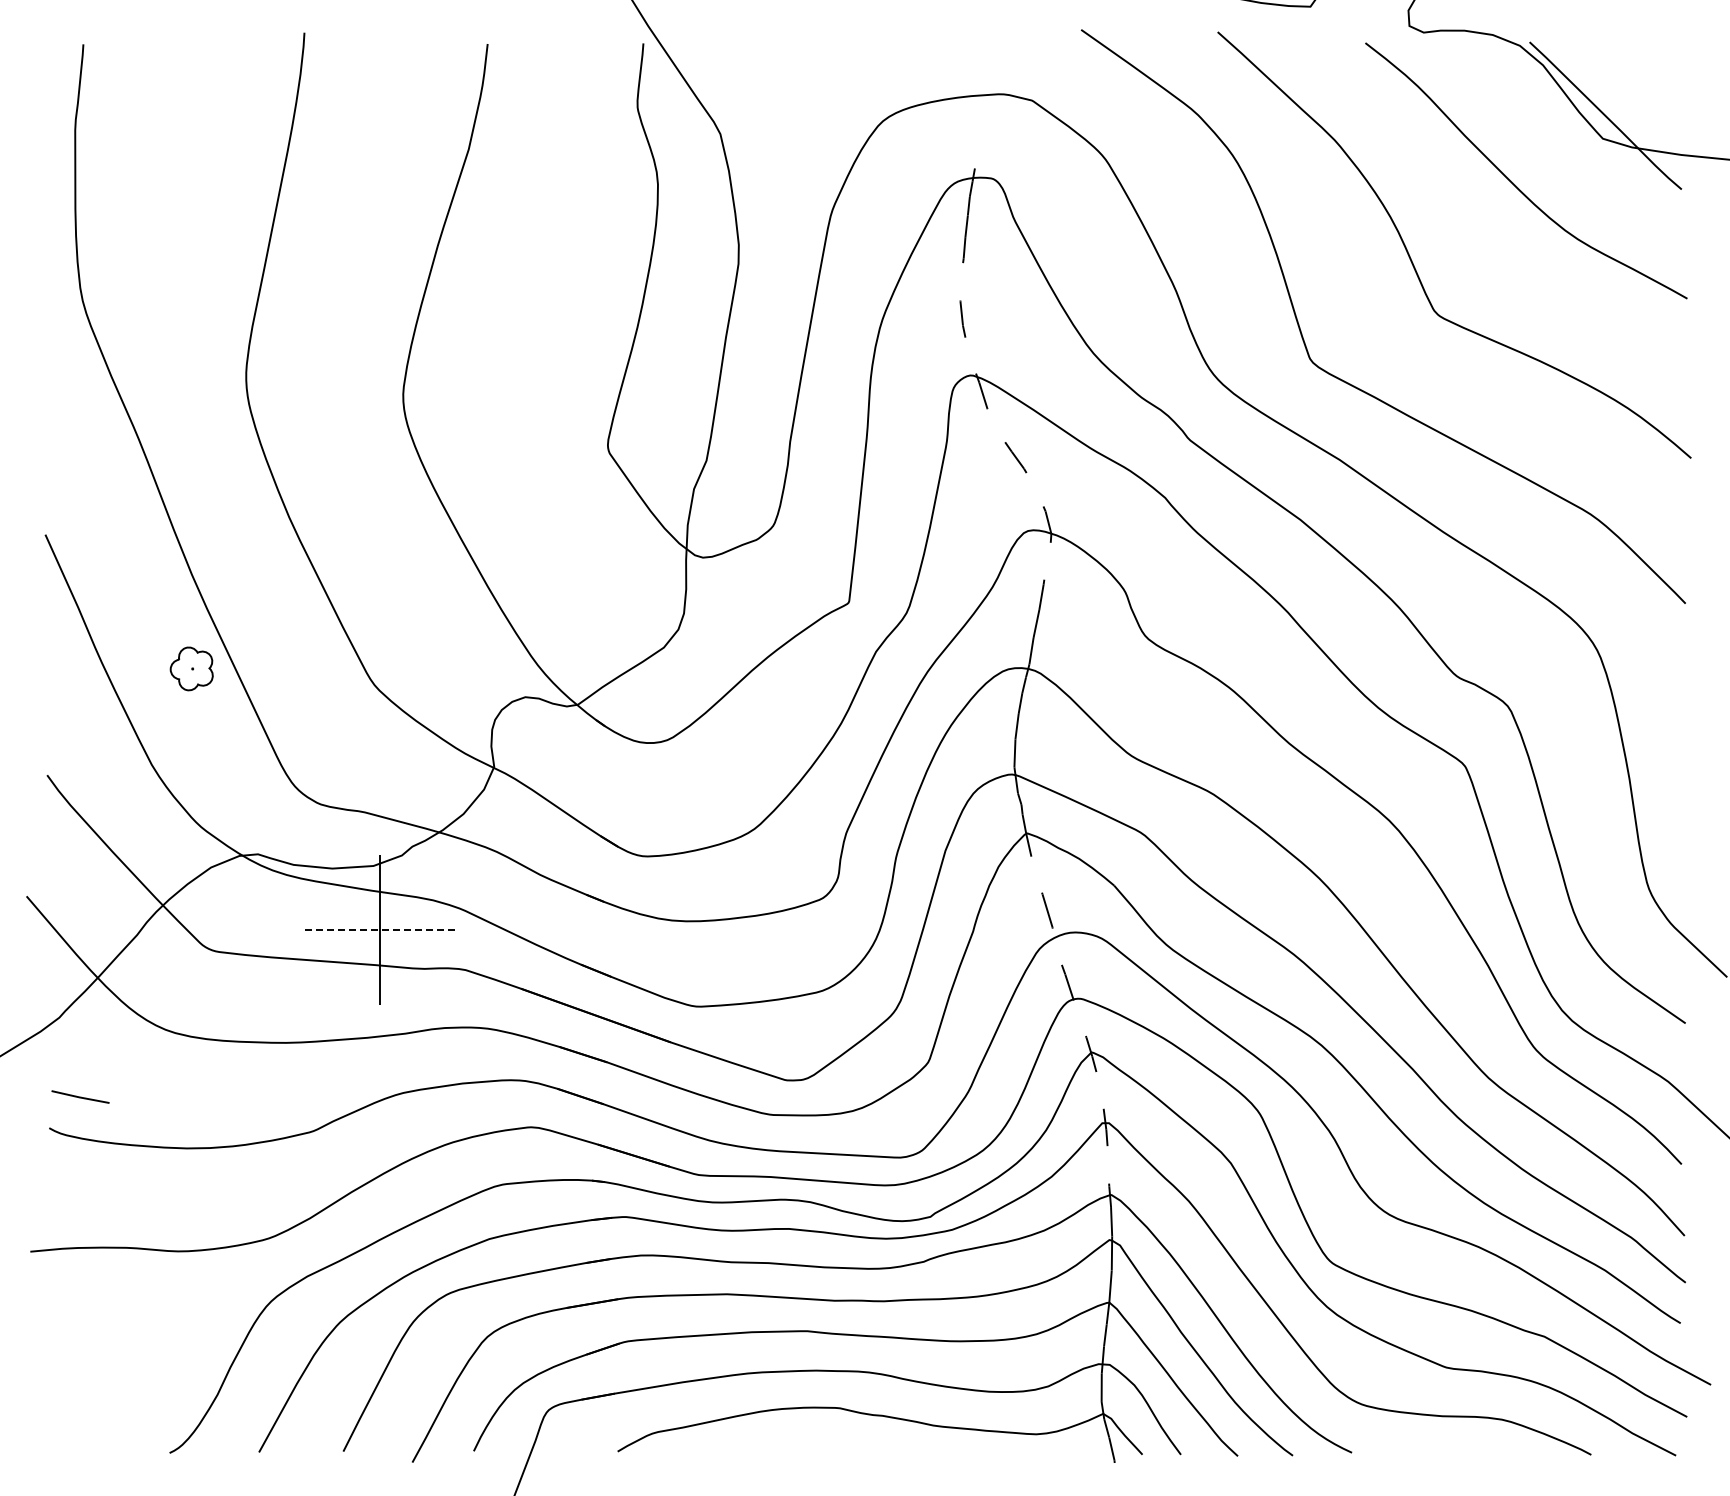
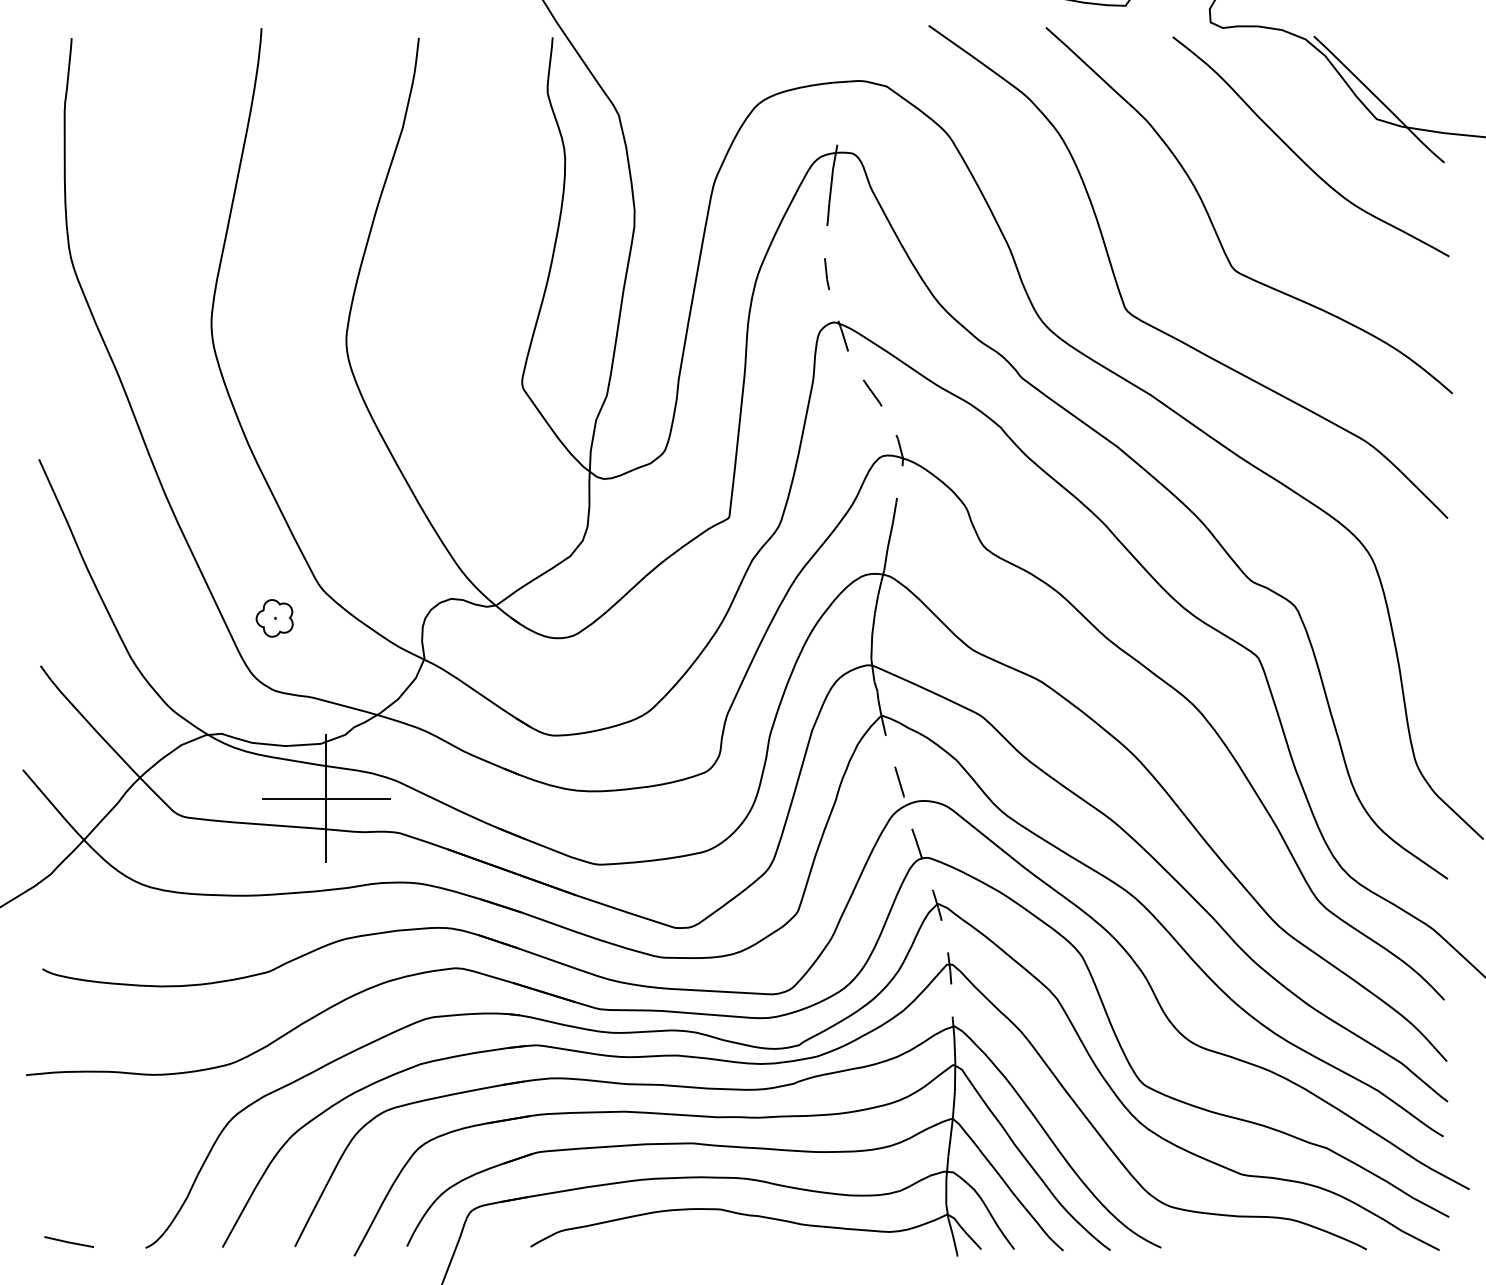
part: (191, 668) -> (274, 618), moved
line: (379, 929) -> (326, 798), dashed -> solid
line: (80, 1096) -> (69, 1241), moved

